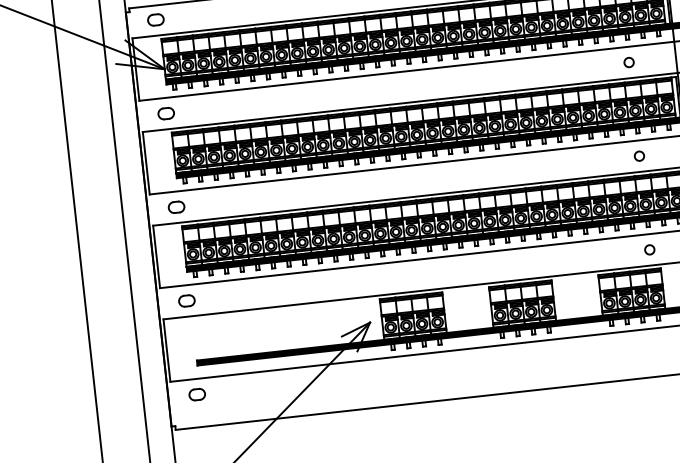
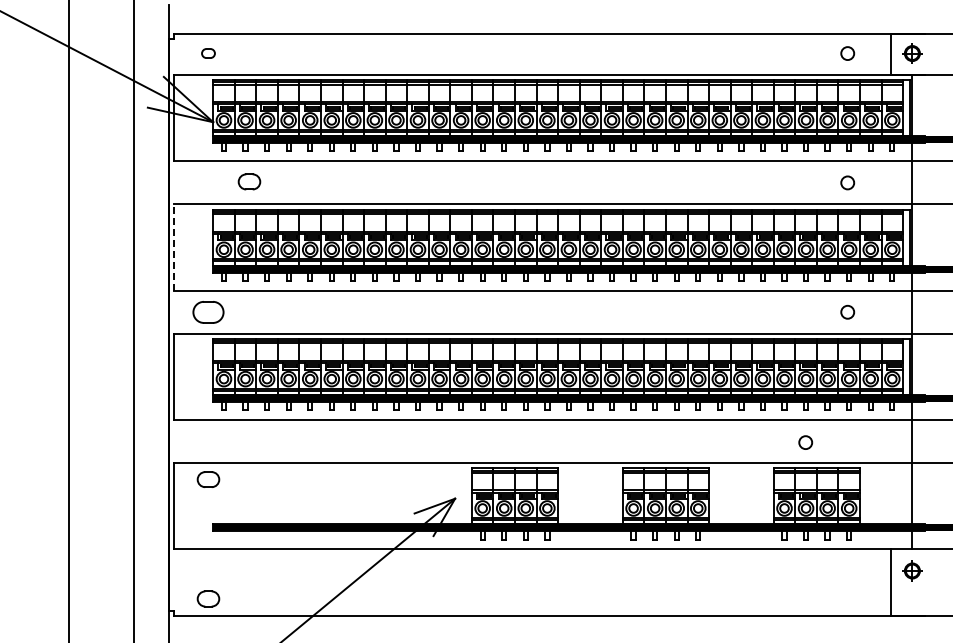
part: (155, 19) -> (208, 53), size x0.6
part: (166, 113) -> (249, 181), moved
line: (146, 163) -> (173, 247), solid -> dashed
part: (176, 206) -> (208, 311), size x1.4
circle: (649, 249) -> (805, 442), moved
part: (186, 300) -> (208, 479), moved
part: (197, 394) -> (208, 598), moved

